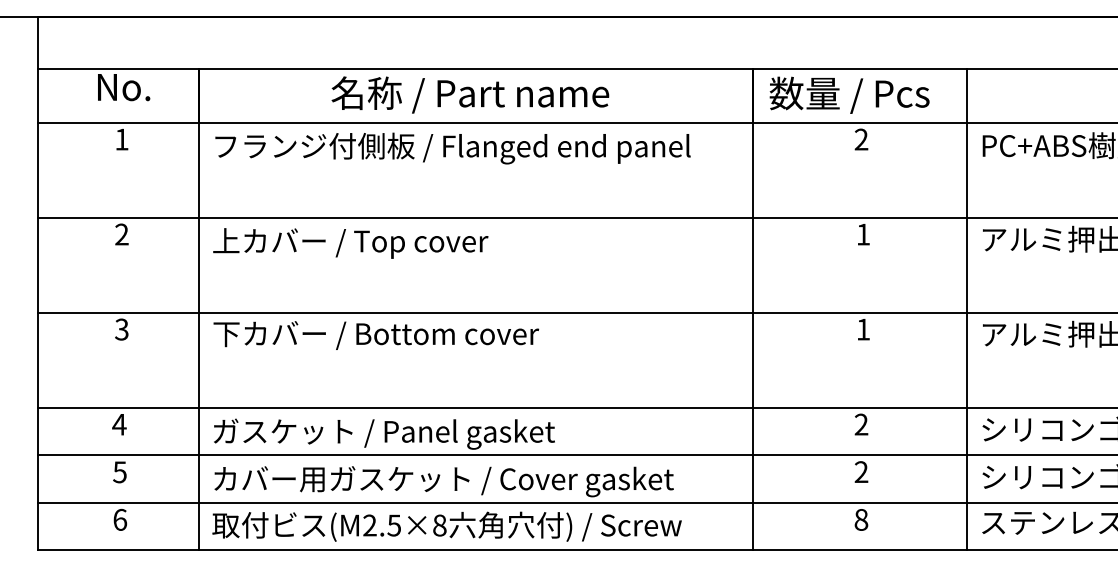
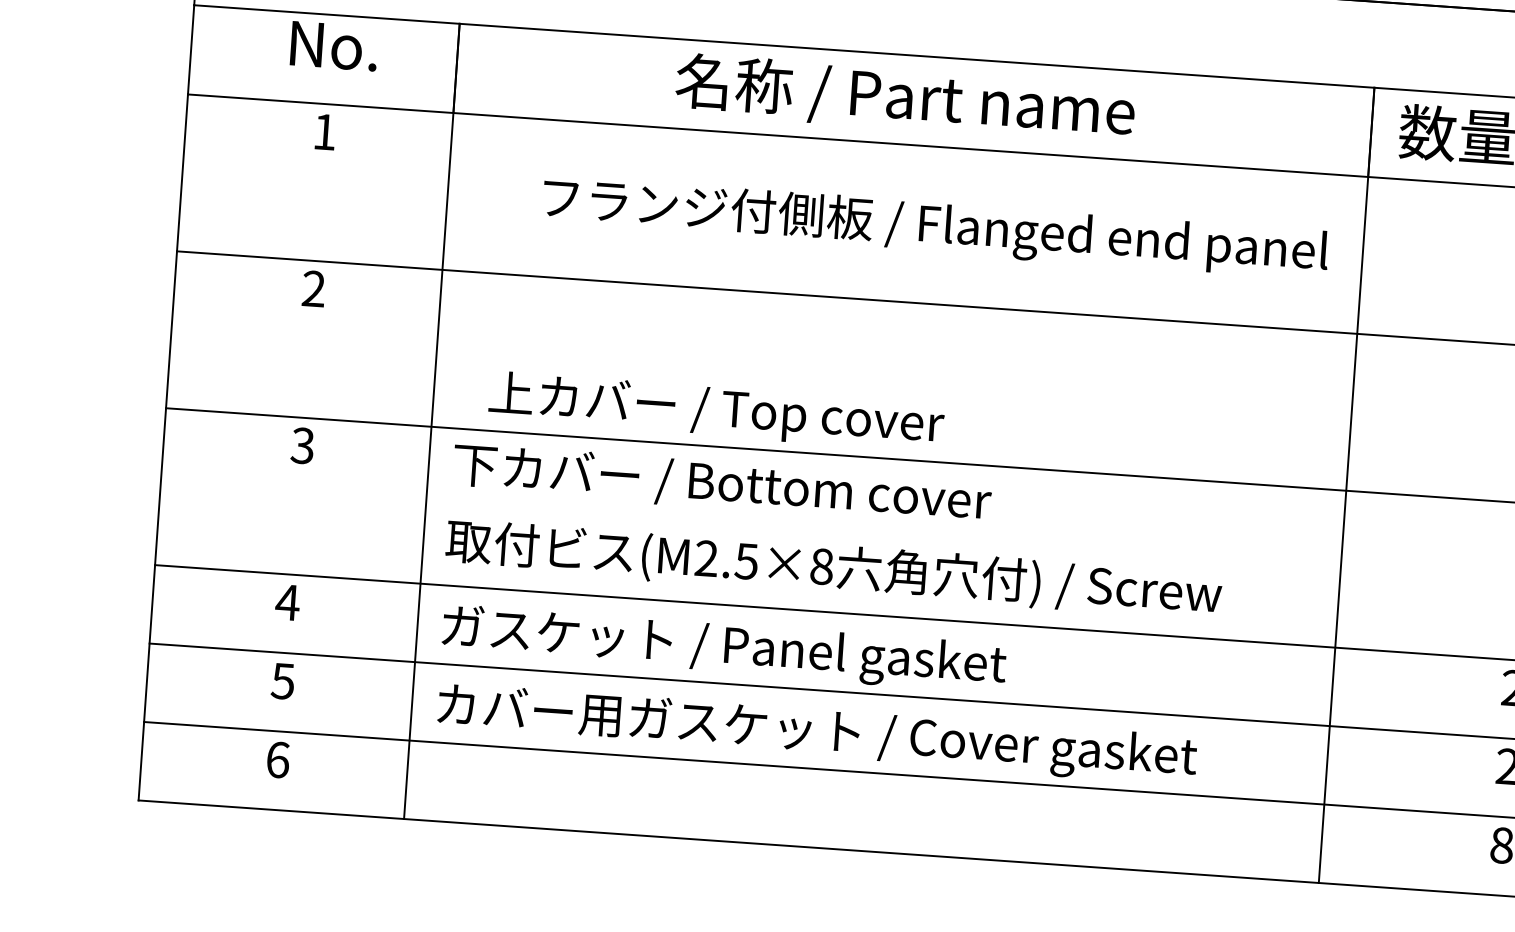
text: (452, 148) -> (934, 227), moved
text: (350, 243) -> (716, 411), moved
text: (446, 526) -> (832, 569), moved

